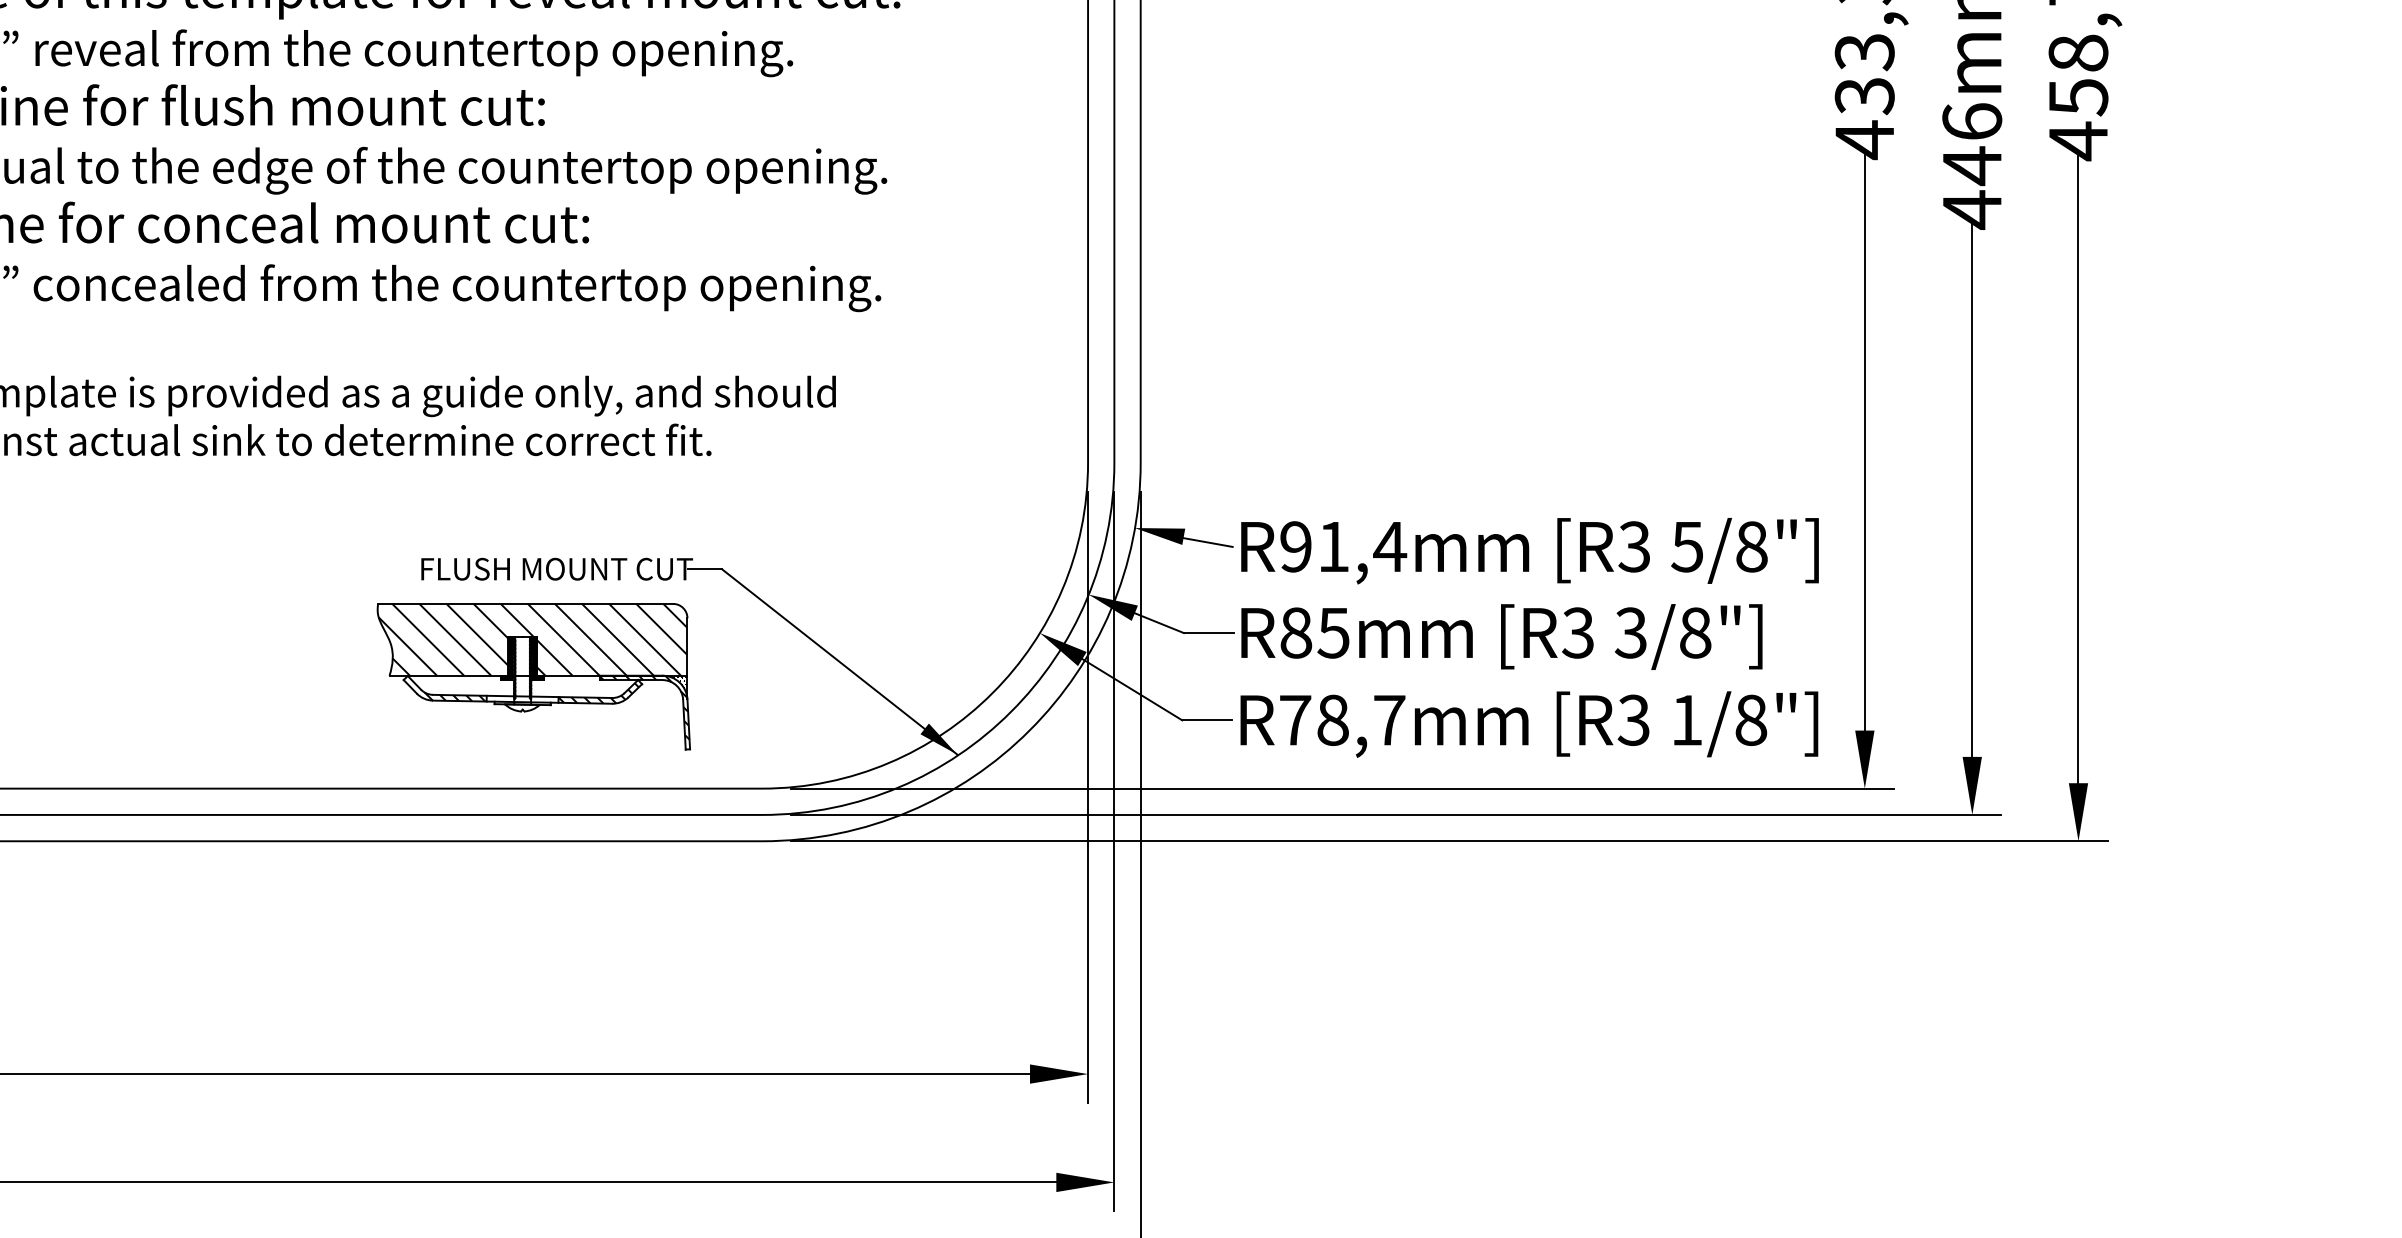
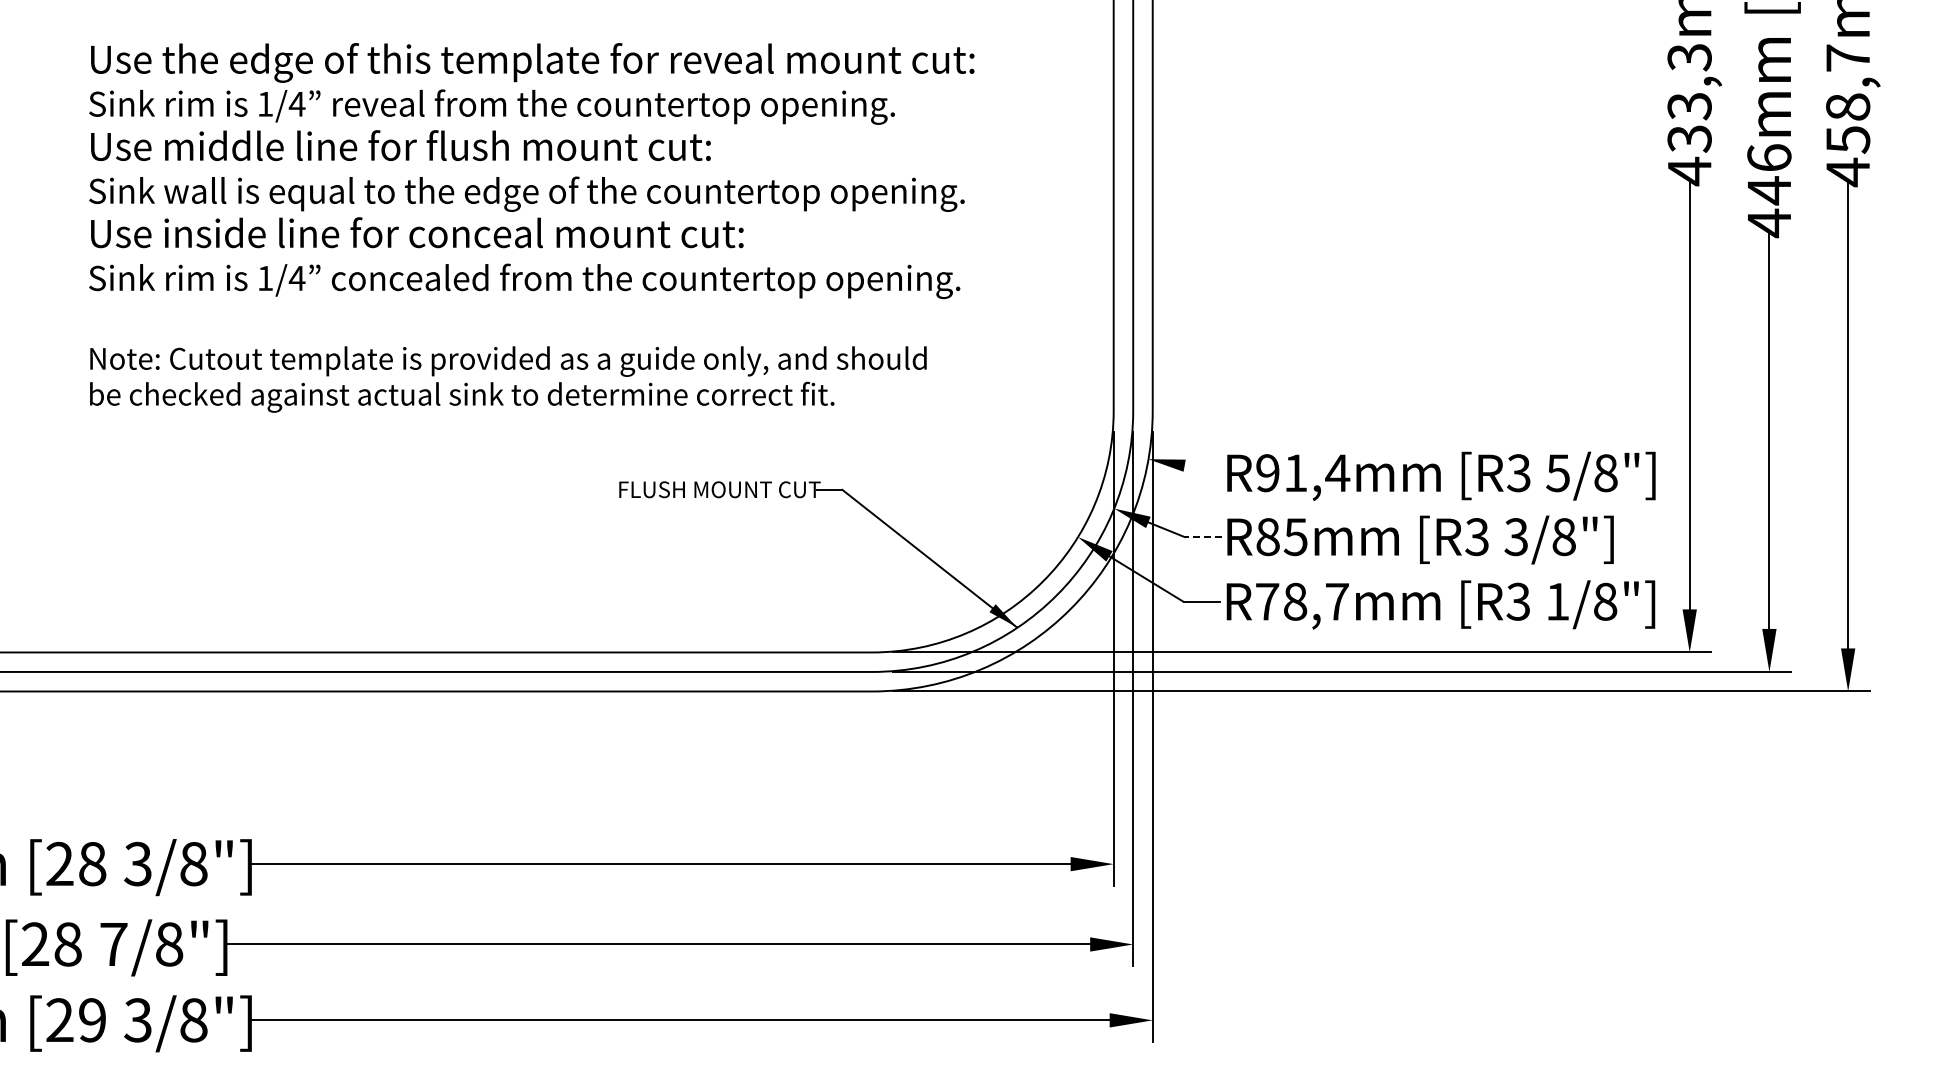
line: (1207, 541) -> (1202, 469), removed
line: (1207, 633) -> (1202, 537), solid -> dashed
part: (533, 676) -> (702, 569), removed

